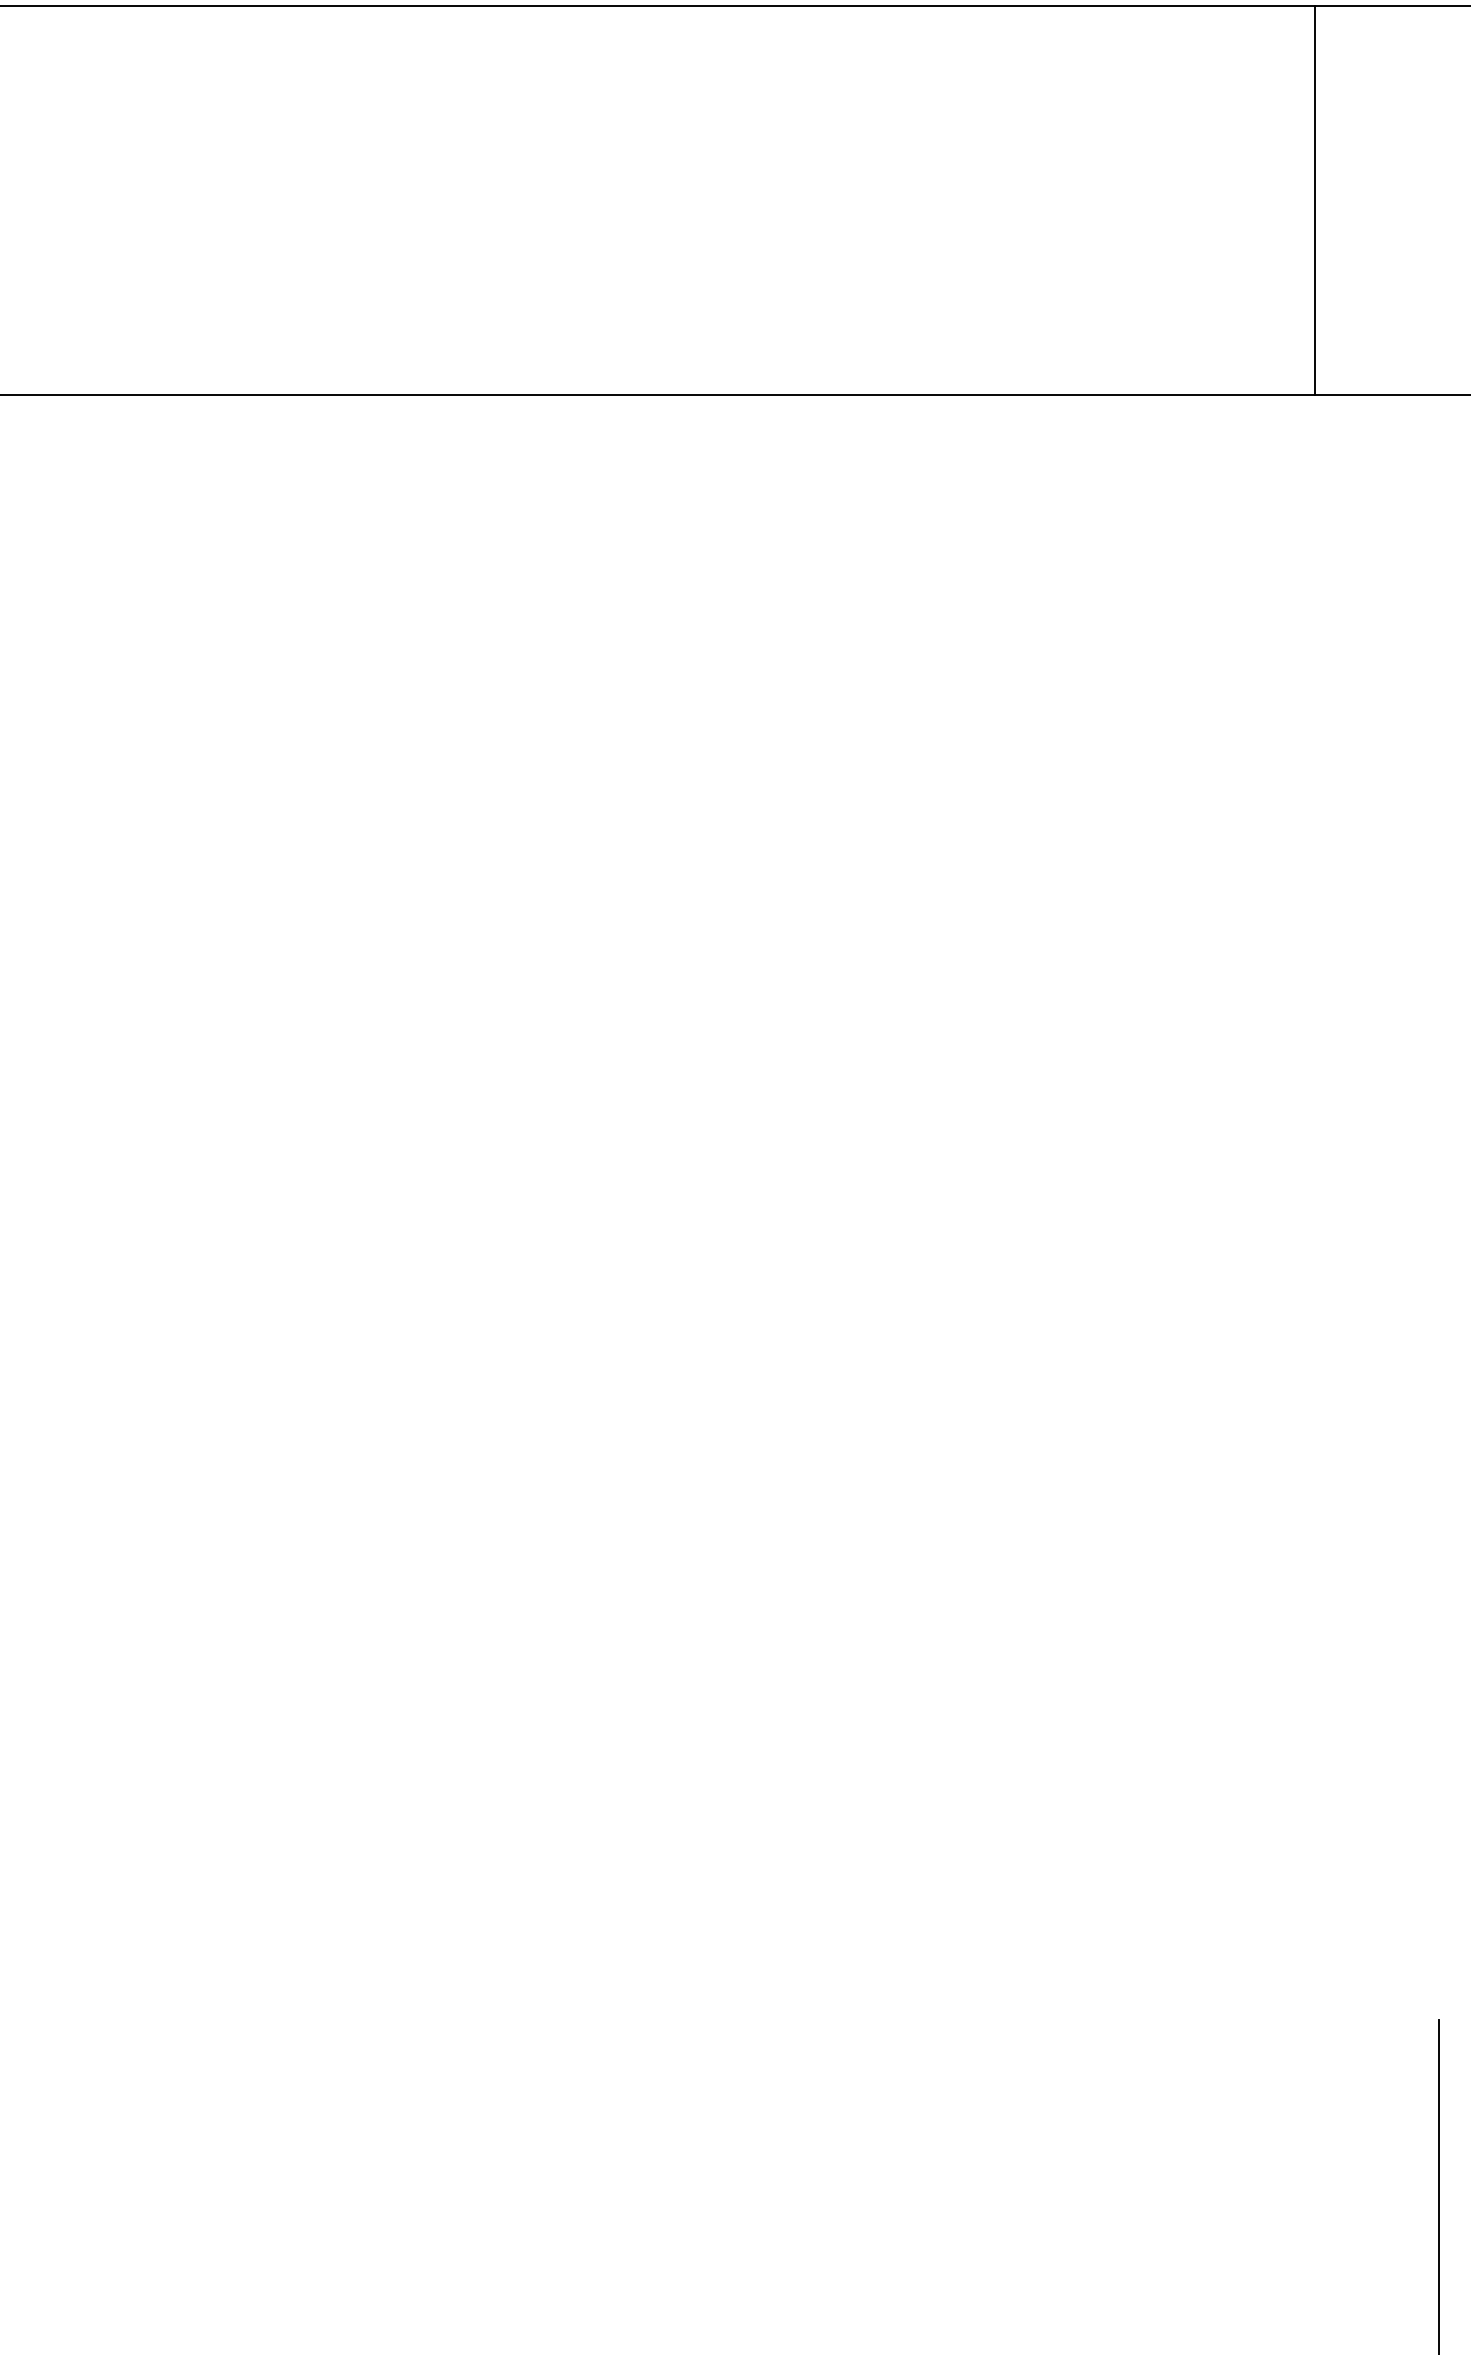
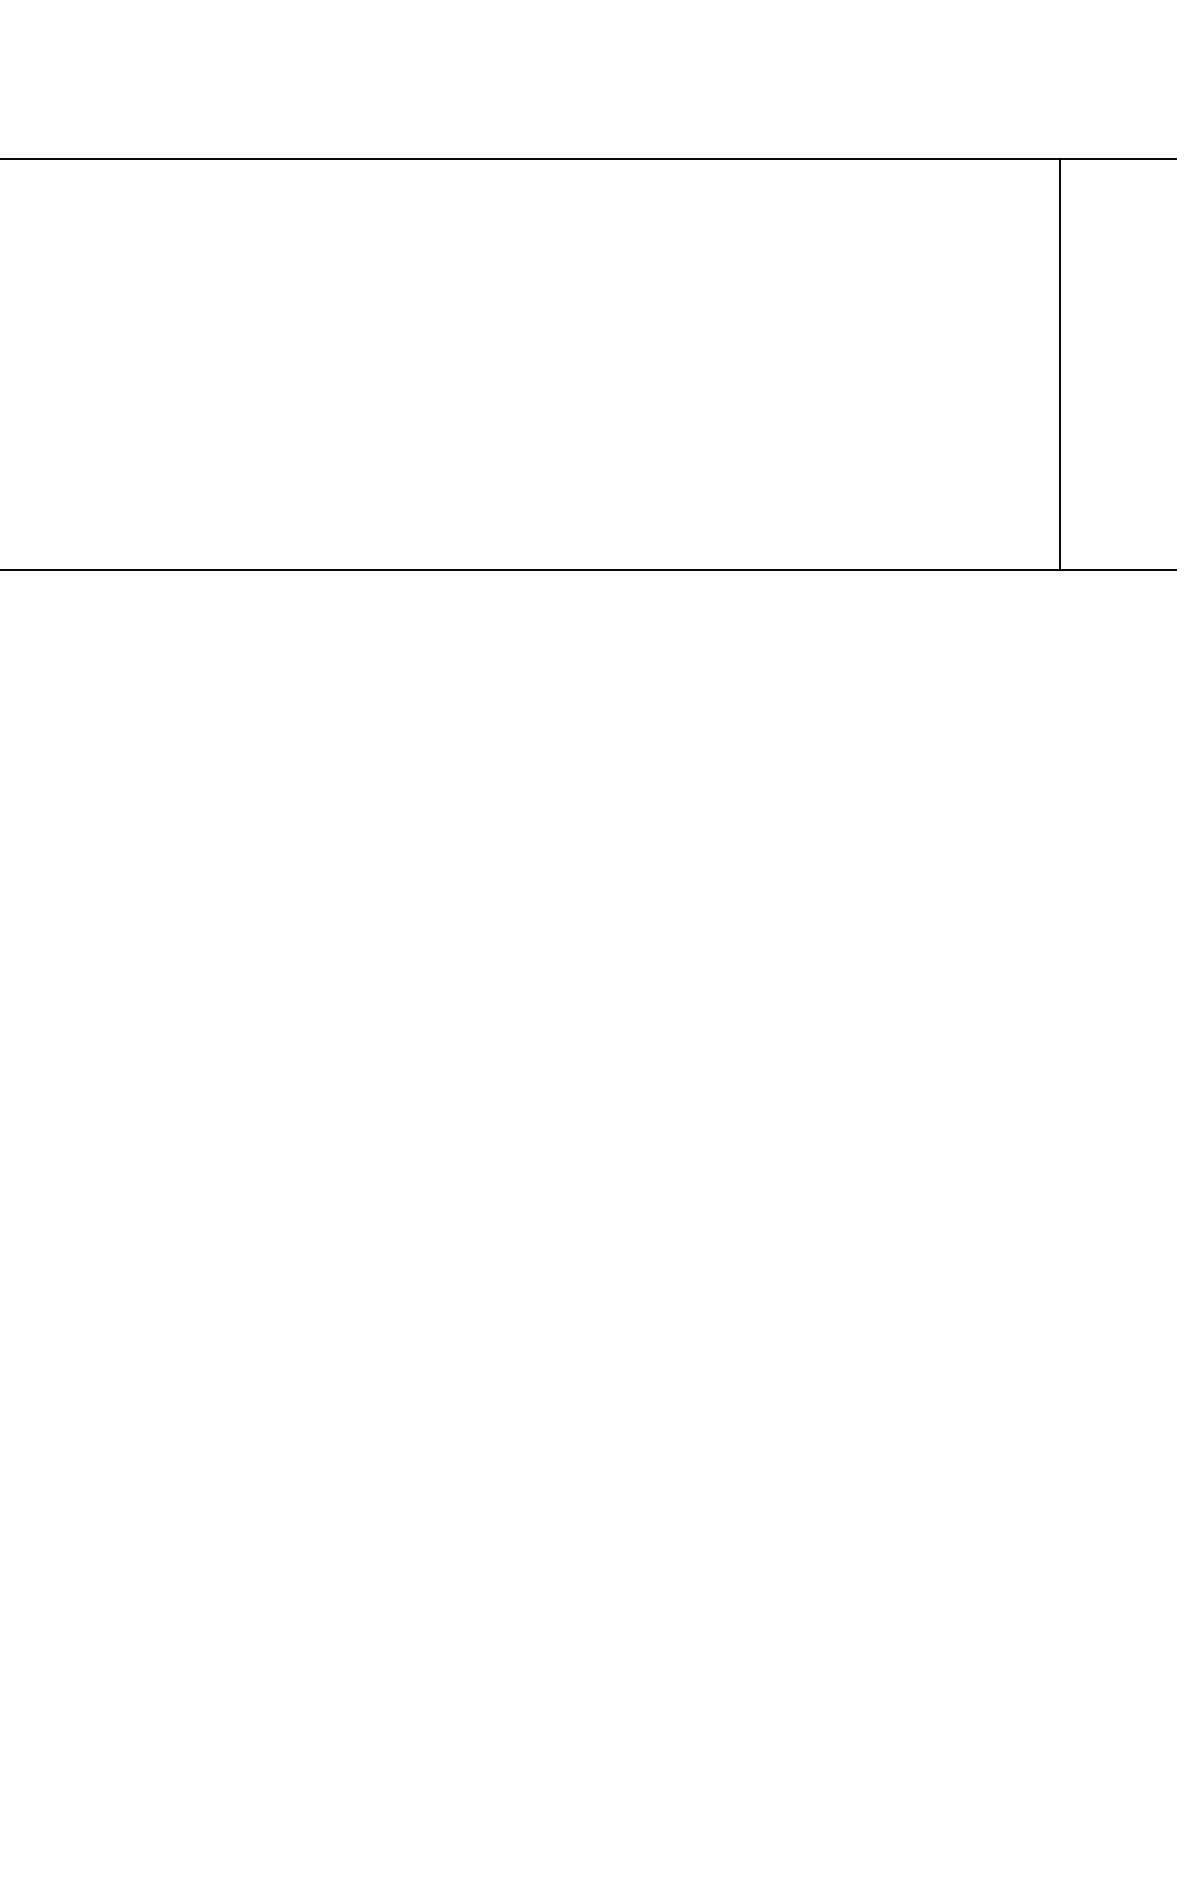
line: (1314, 200) -> (1059, 364), moved

